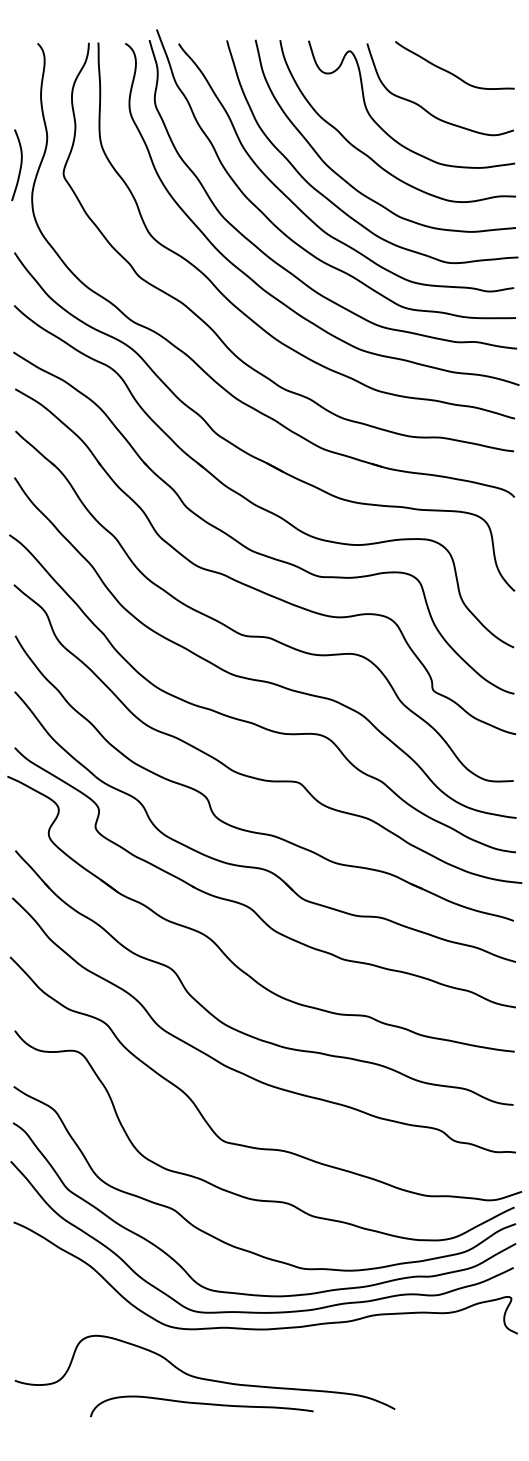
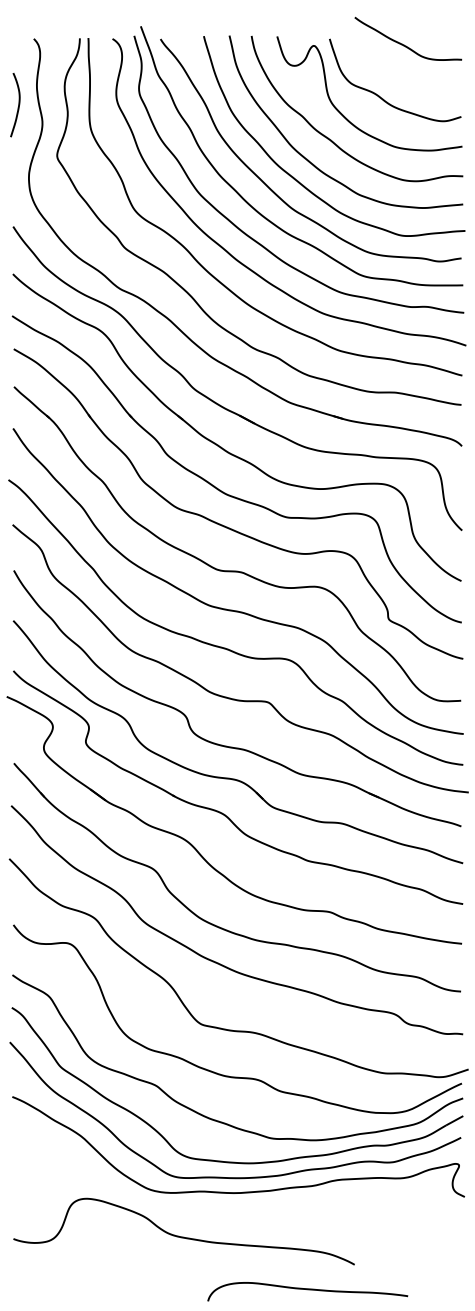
curve: (451, 72) -> (405, 45), moved
curve: (19, 167) -> (17, 107), moved
curve: (201, 1404) -> (307, 1290), moved

